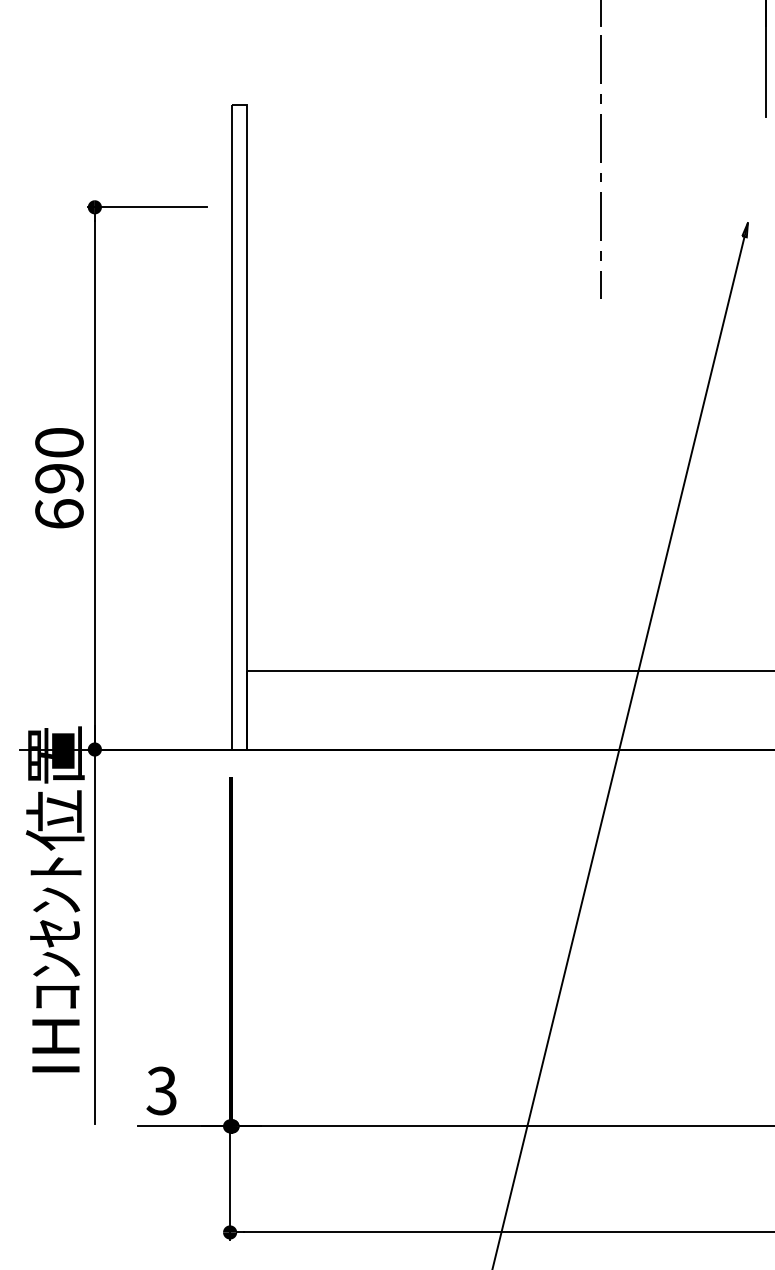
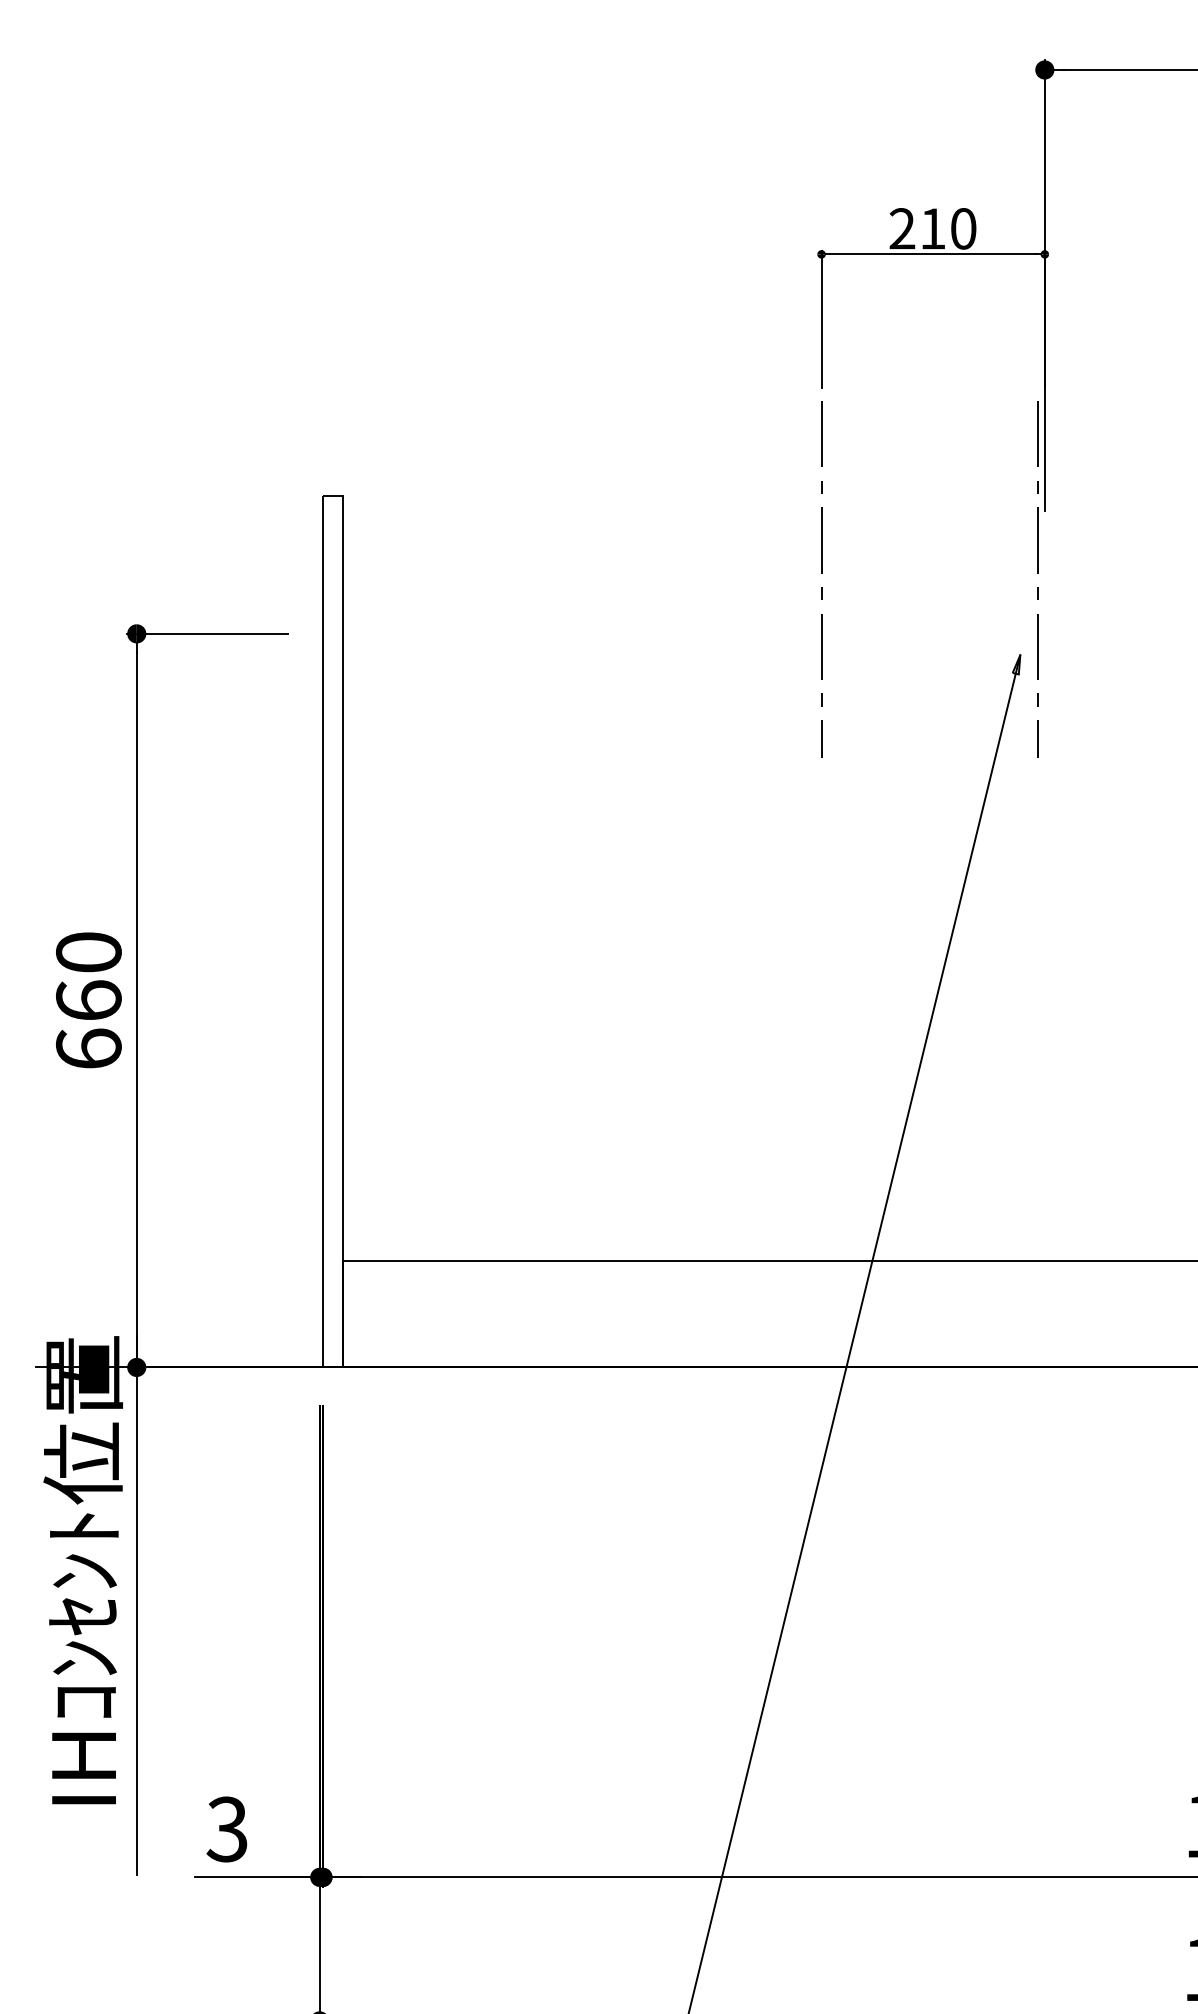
line: (760, 162) -> (1037, 573), added
text: (59, 478) -> (88, 1000), 690 -> 660

